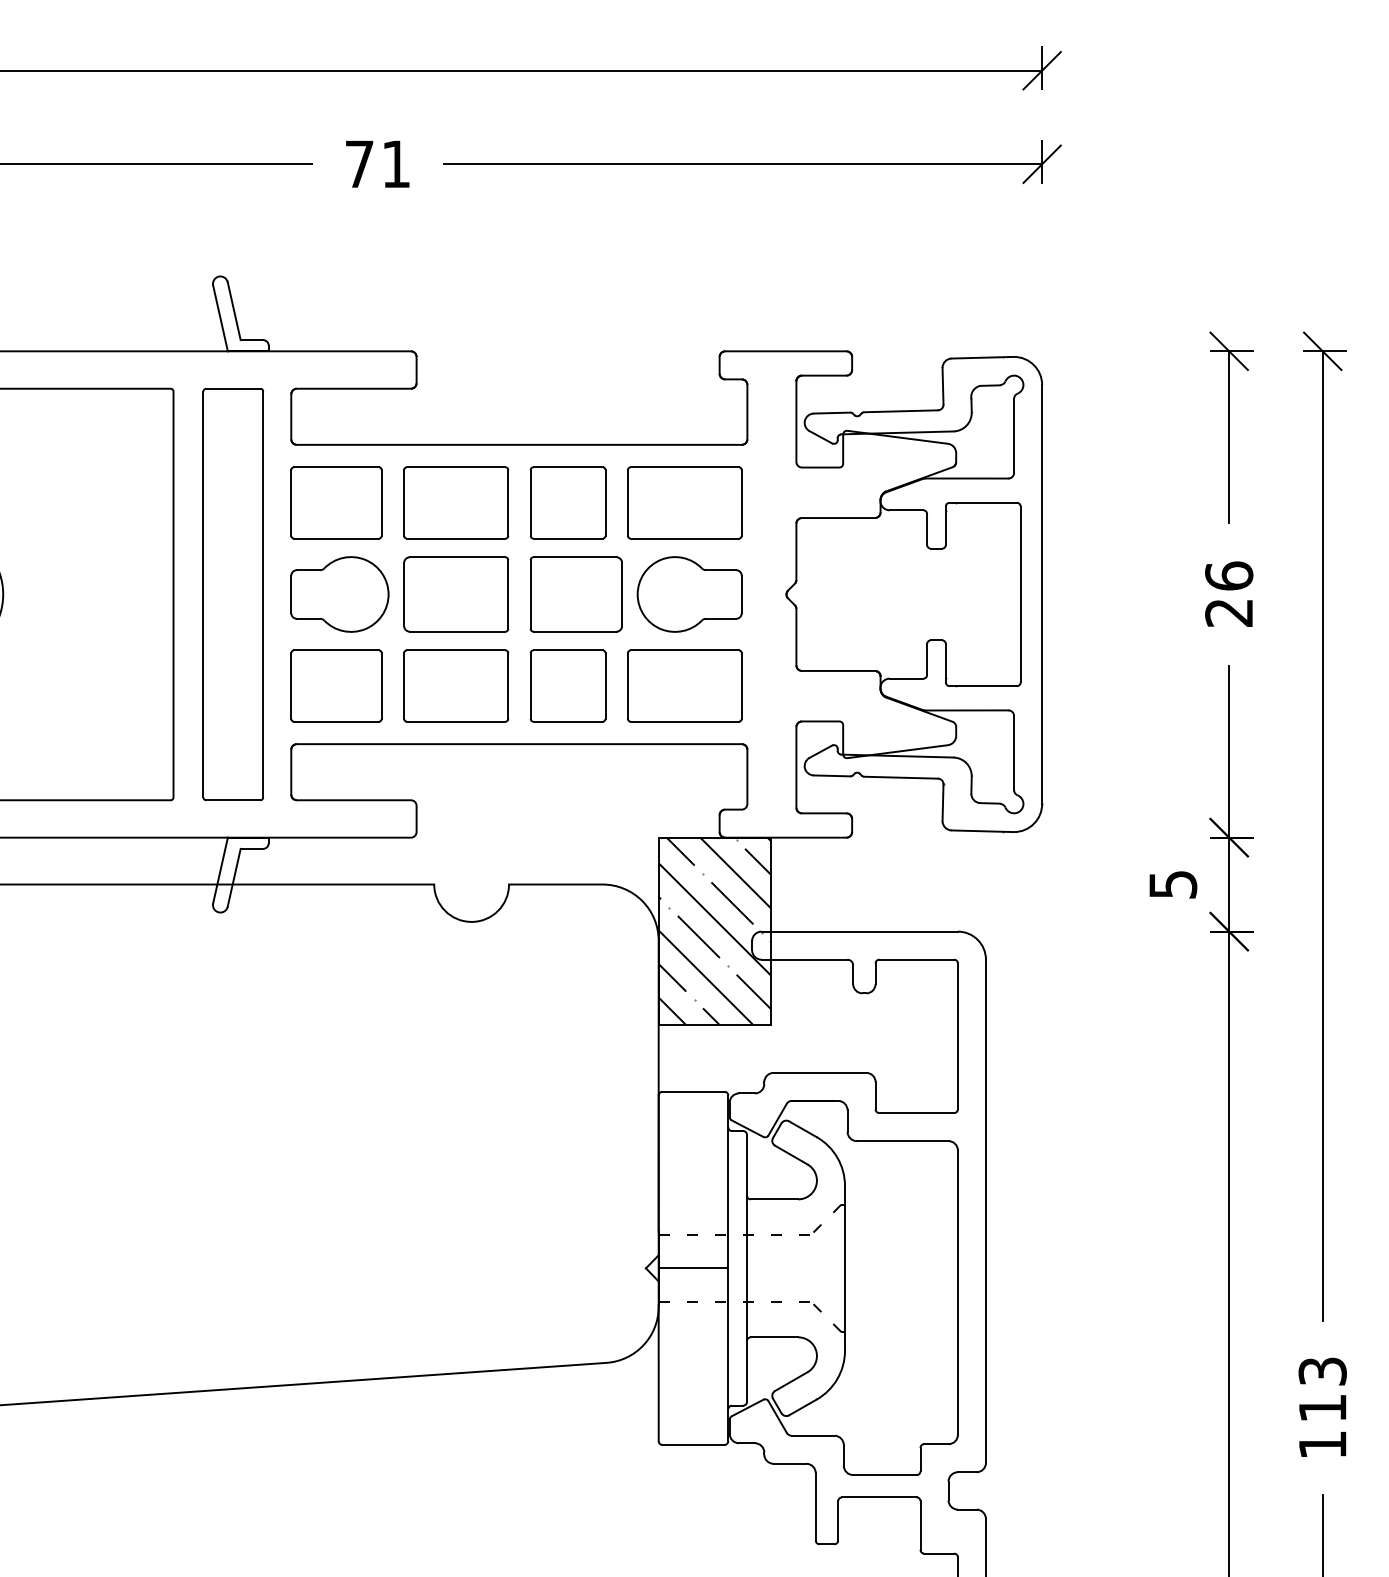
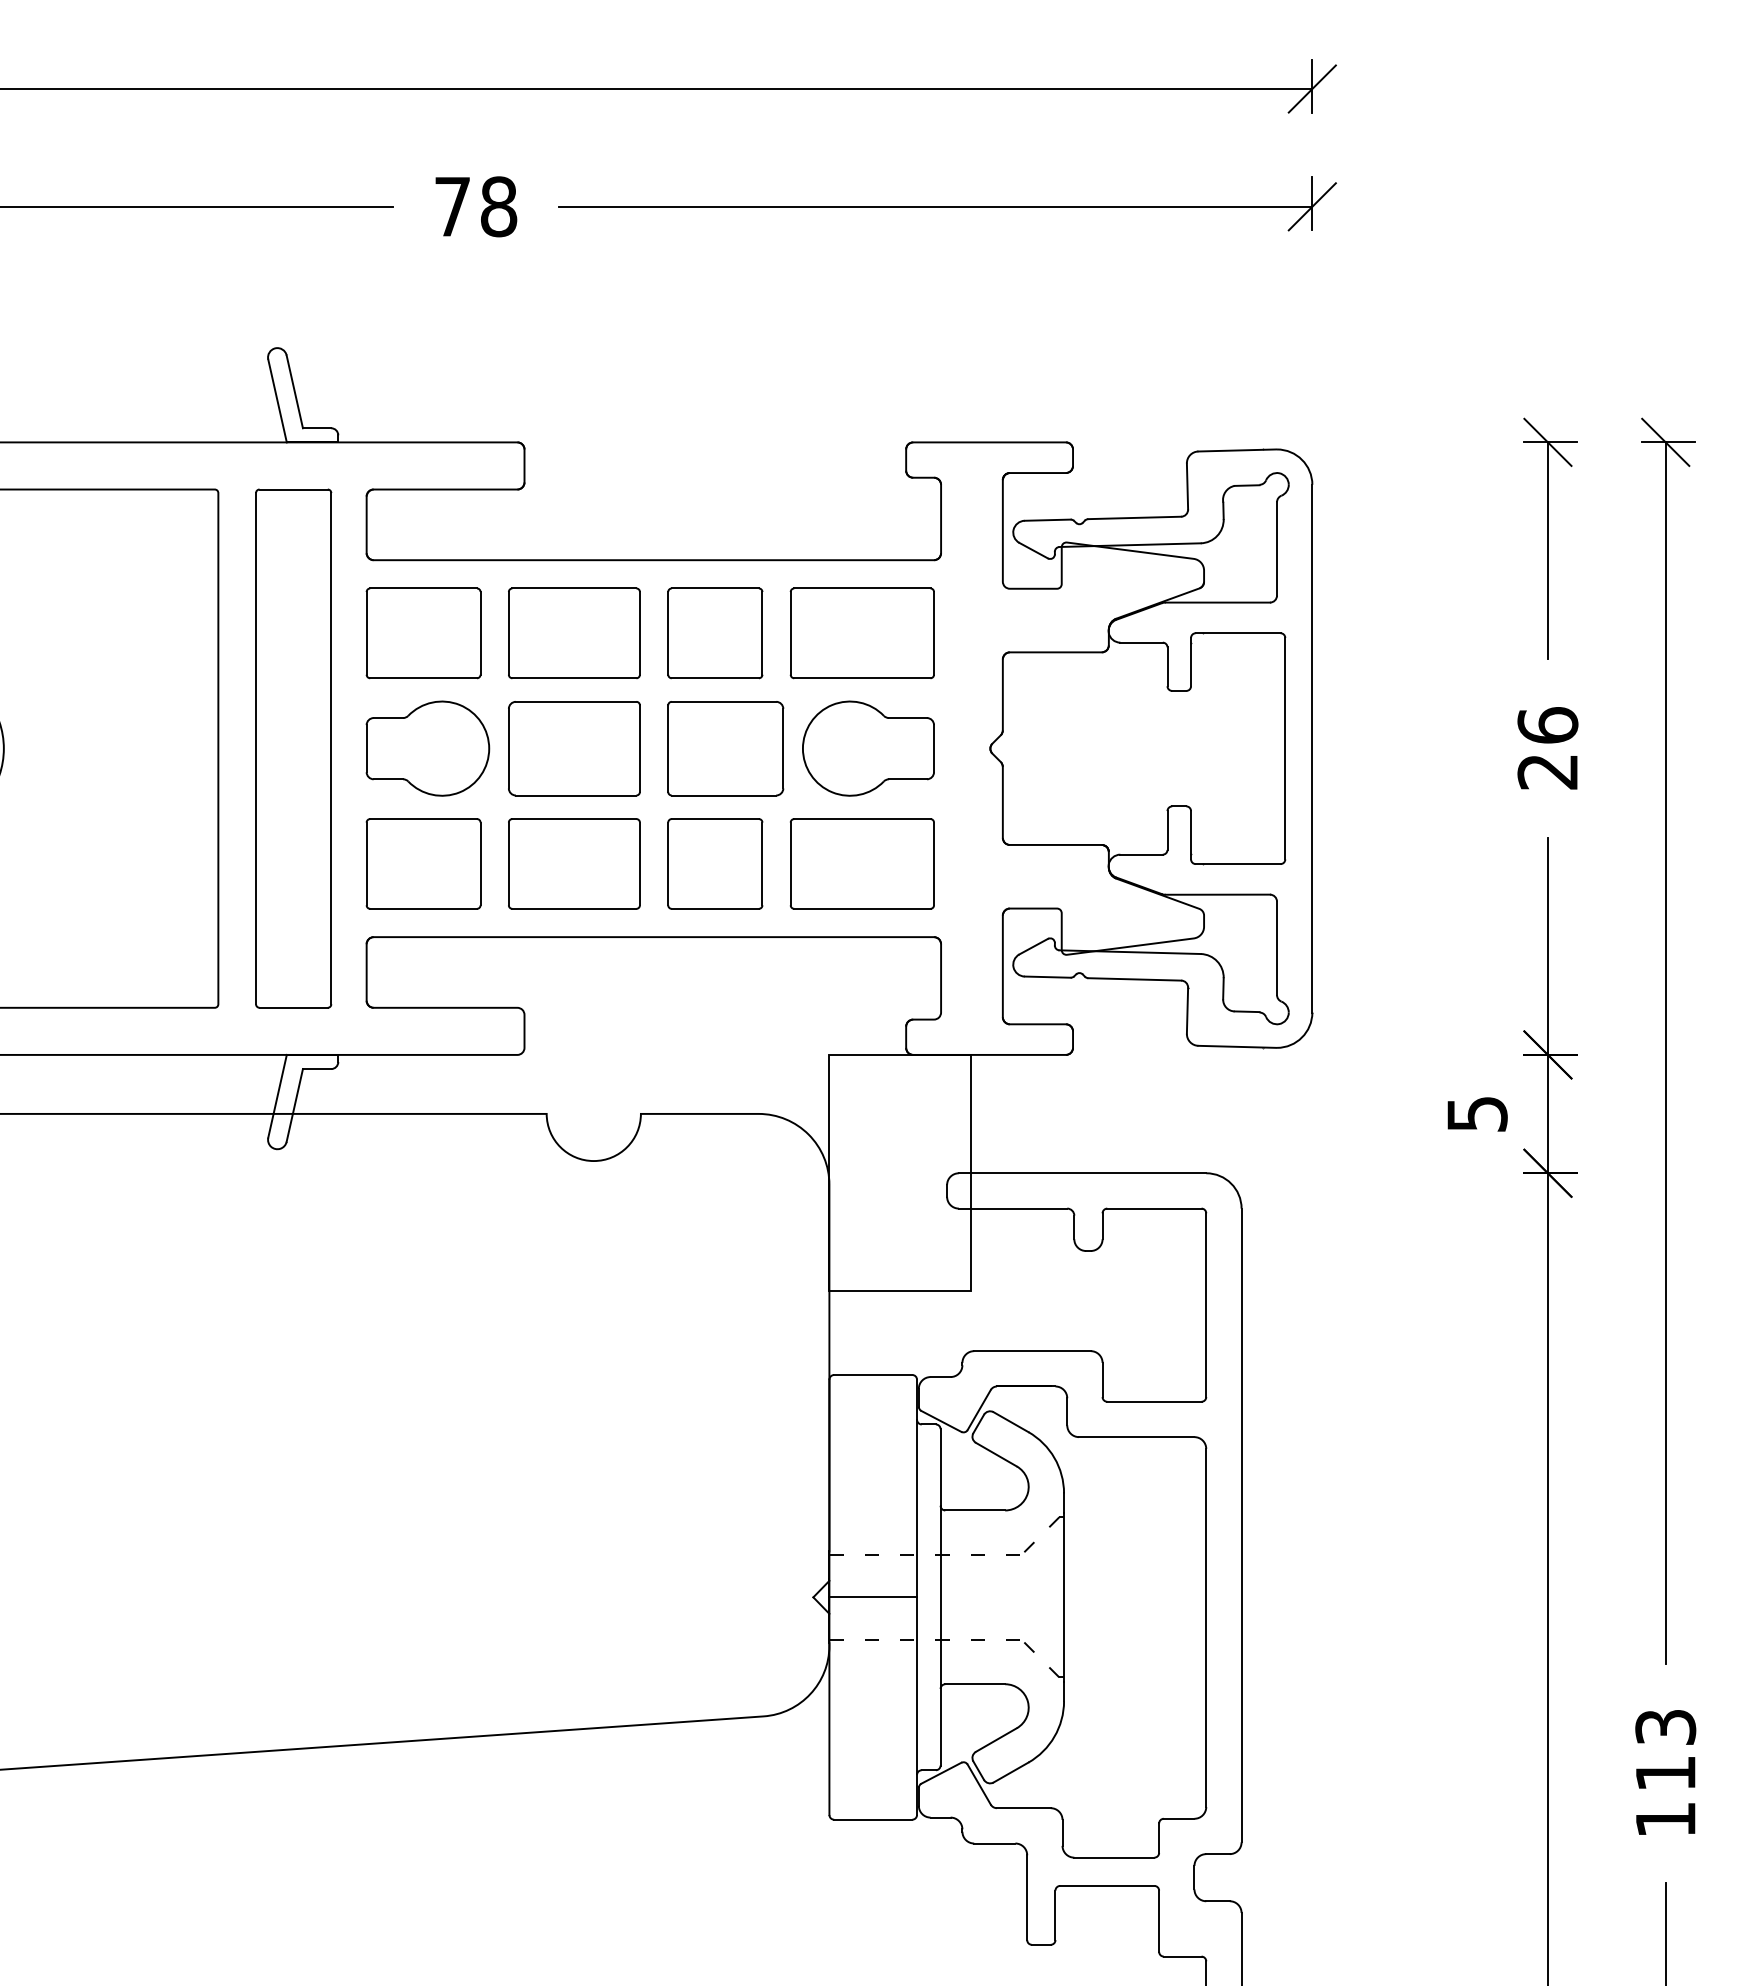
text: (396, 164) -> (499, 206), 71 -> 78
hatch: (714, 931) -> (899, 1172), removed

